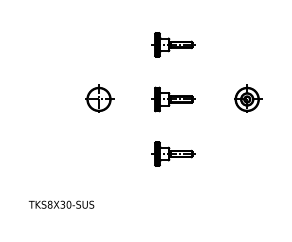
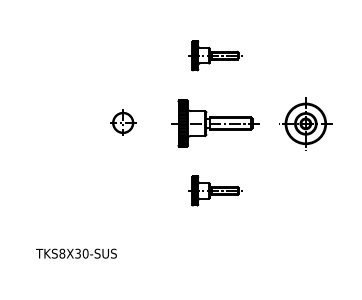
part: (99, 97) -> (123, 121), size x0.7
part: (248, 97) -> (307, 121), size x1.4
part: (173, 98) -> (215, 122), size x1.6

